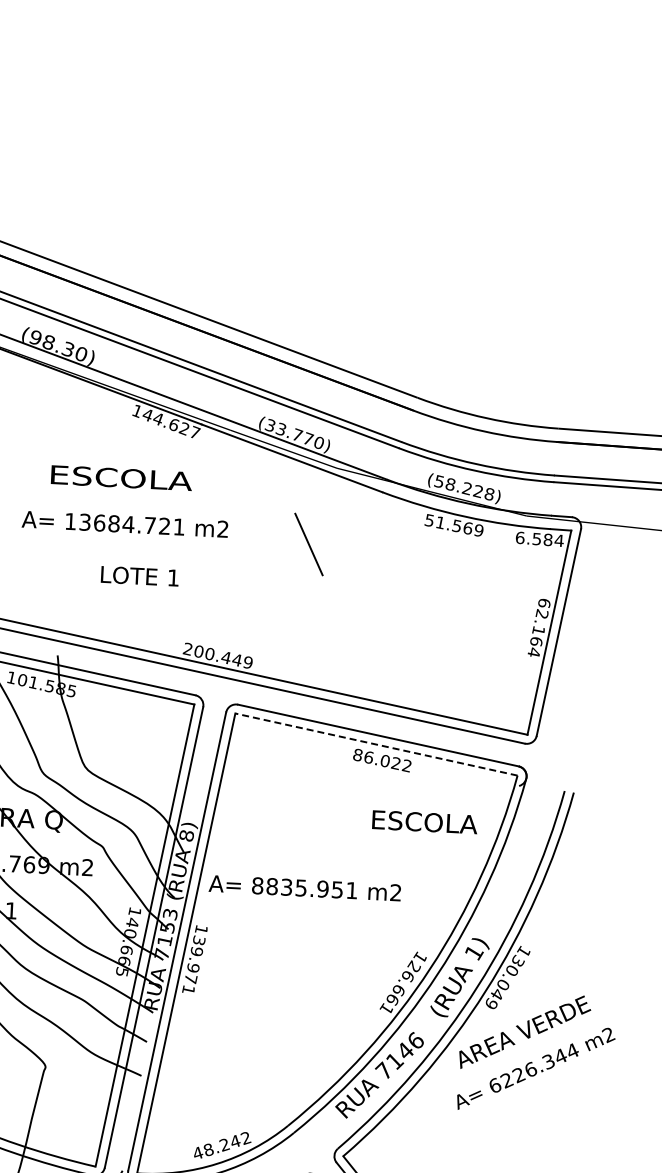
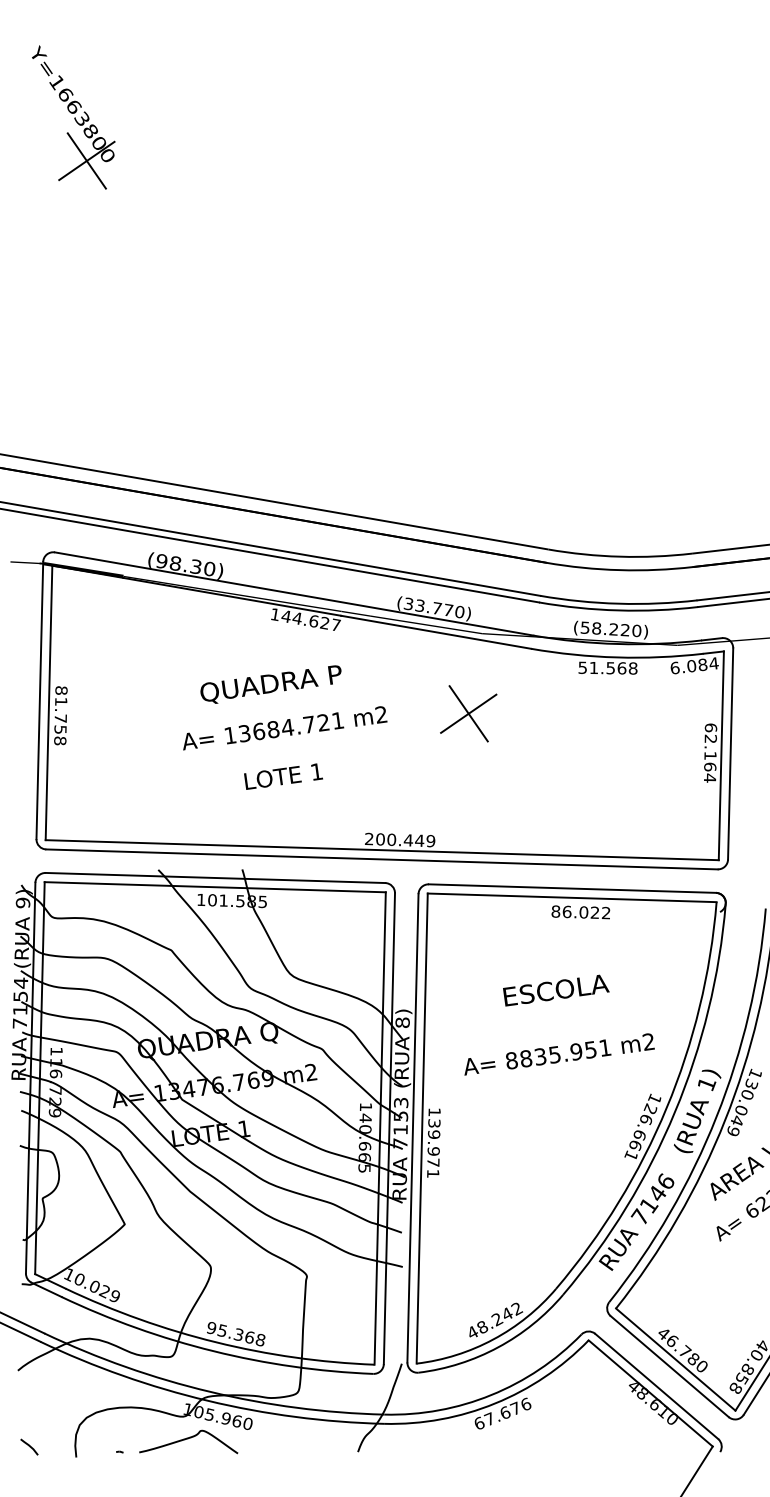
text: (120, 479) -> (271, 684), ESCOLA -> QUADRA P
text: (489, 493) -> (636, 630), (58.228) -> (58.220)
text: (478, 530) -> (632, 668), 51.569 -> 51.568
text: (536, 538) -> (691, 665), 6.584 -> 6.084
line: (308, 544) -> (468, 713), added
text: (139, 576) -> (283, 776), moved
line: (375, 744) -> (571, 897), dashed -> solid
text: (425, 822) -> (556, 990), moved
text: (305, 888) -> (559, 1054), moved

